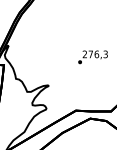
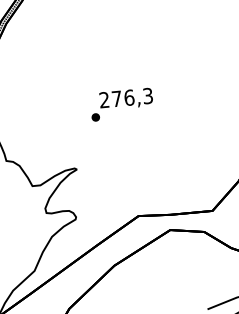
text: (92, 57) -> (120, 105), moved

